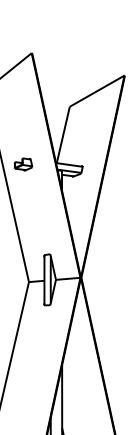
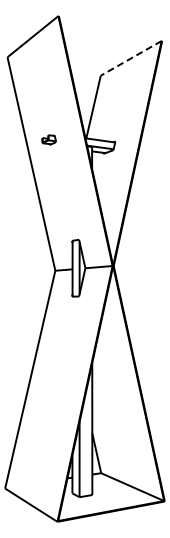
line: (96, 91) -> (130, 58), solid -> dashed
part: (22, 164) -> (48, 139), size x0.7

